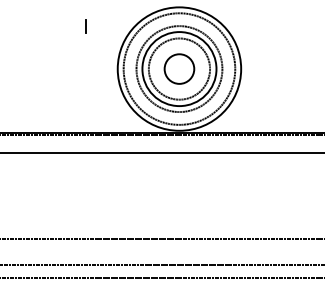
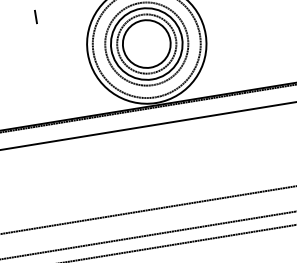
line: (85, 26) -> (35, 17), moved
circle: (179, 68) -> (146, 43), size x1.67

